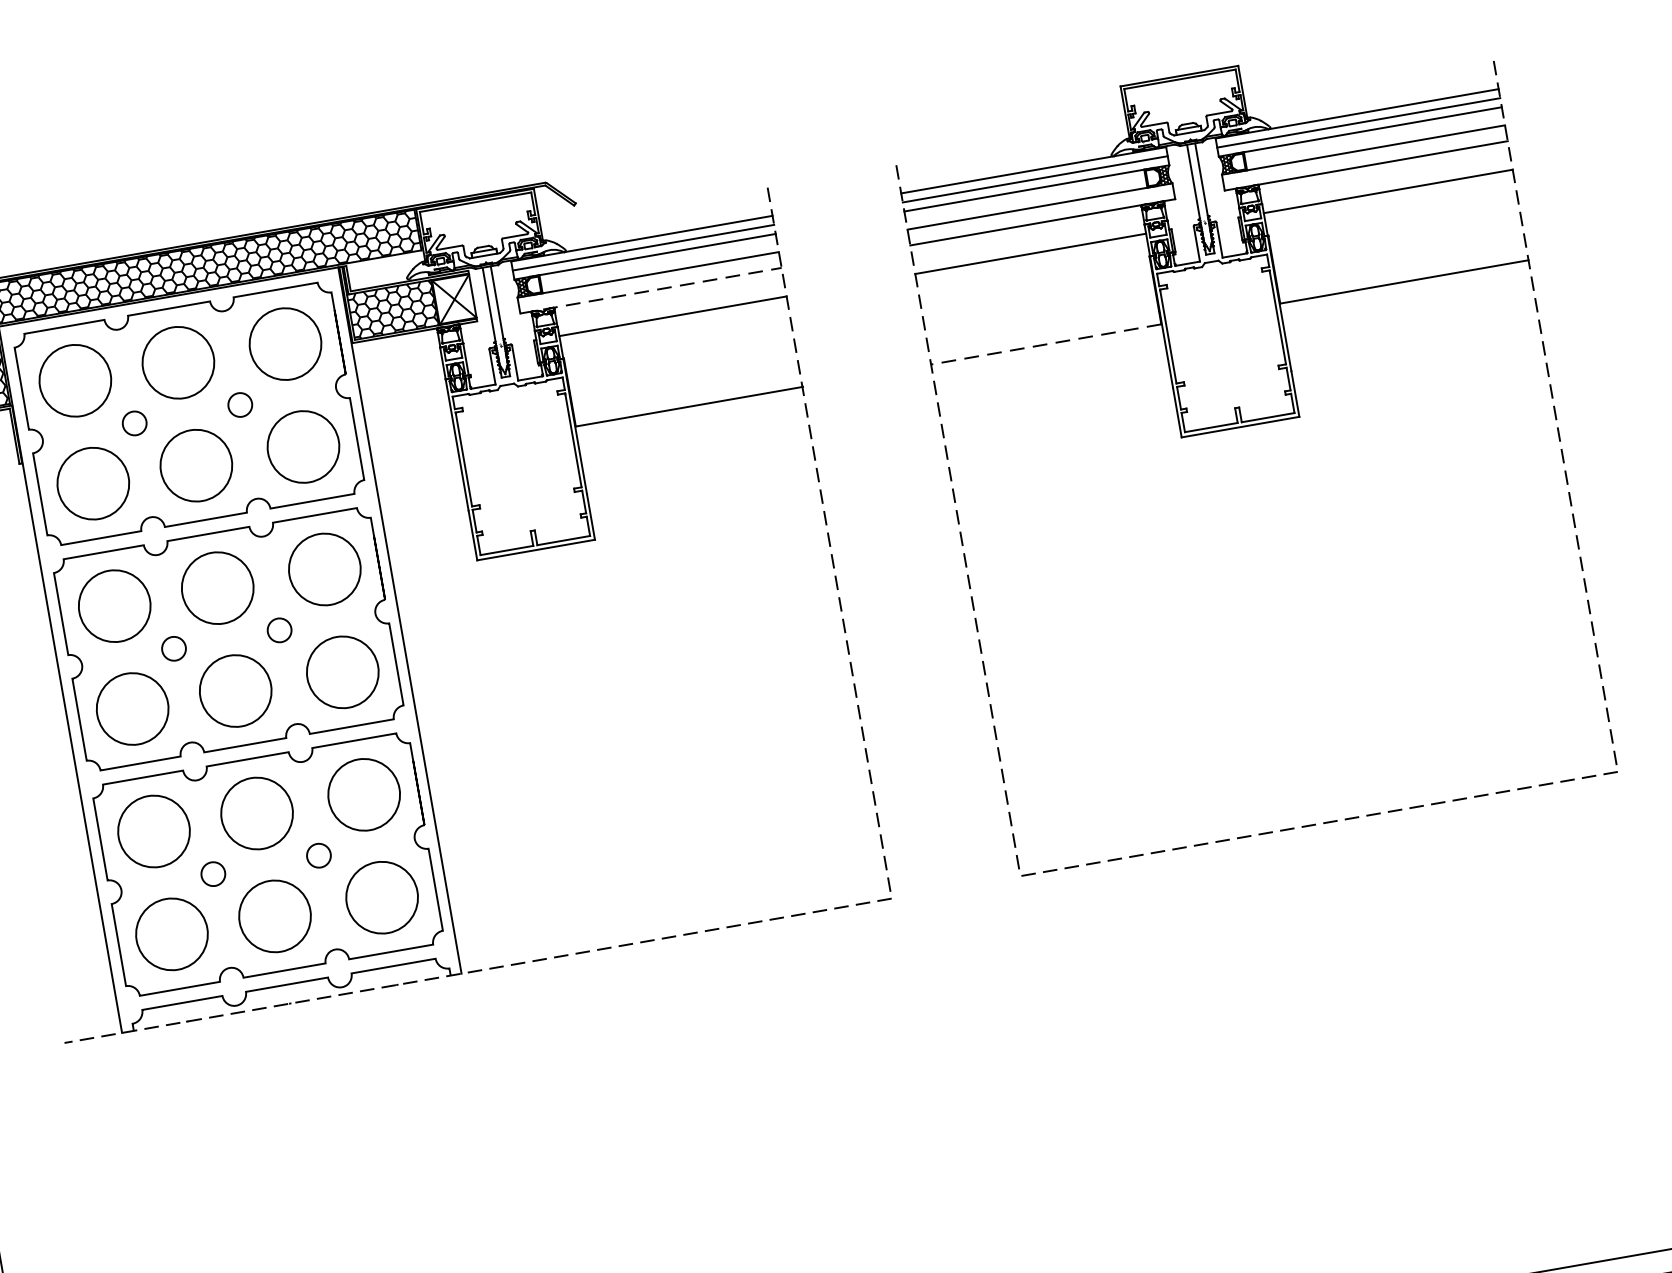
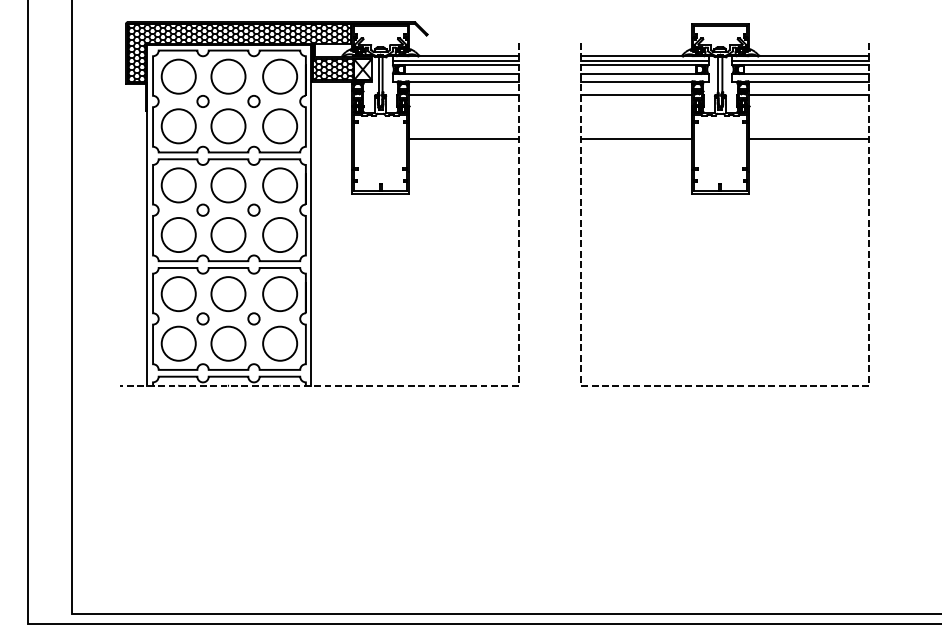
line: (652, 290) -> (456, 81), dashed -> solid
line: (1046, 345) -> (636, 139), dashed -> solid

